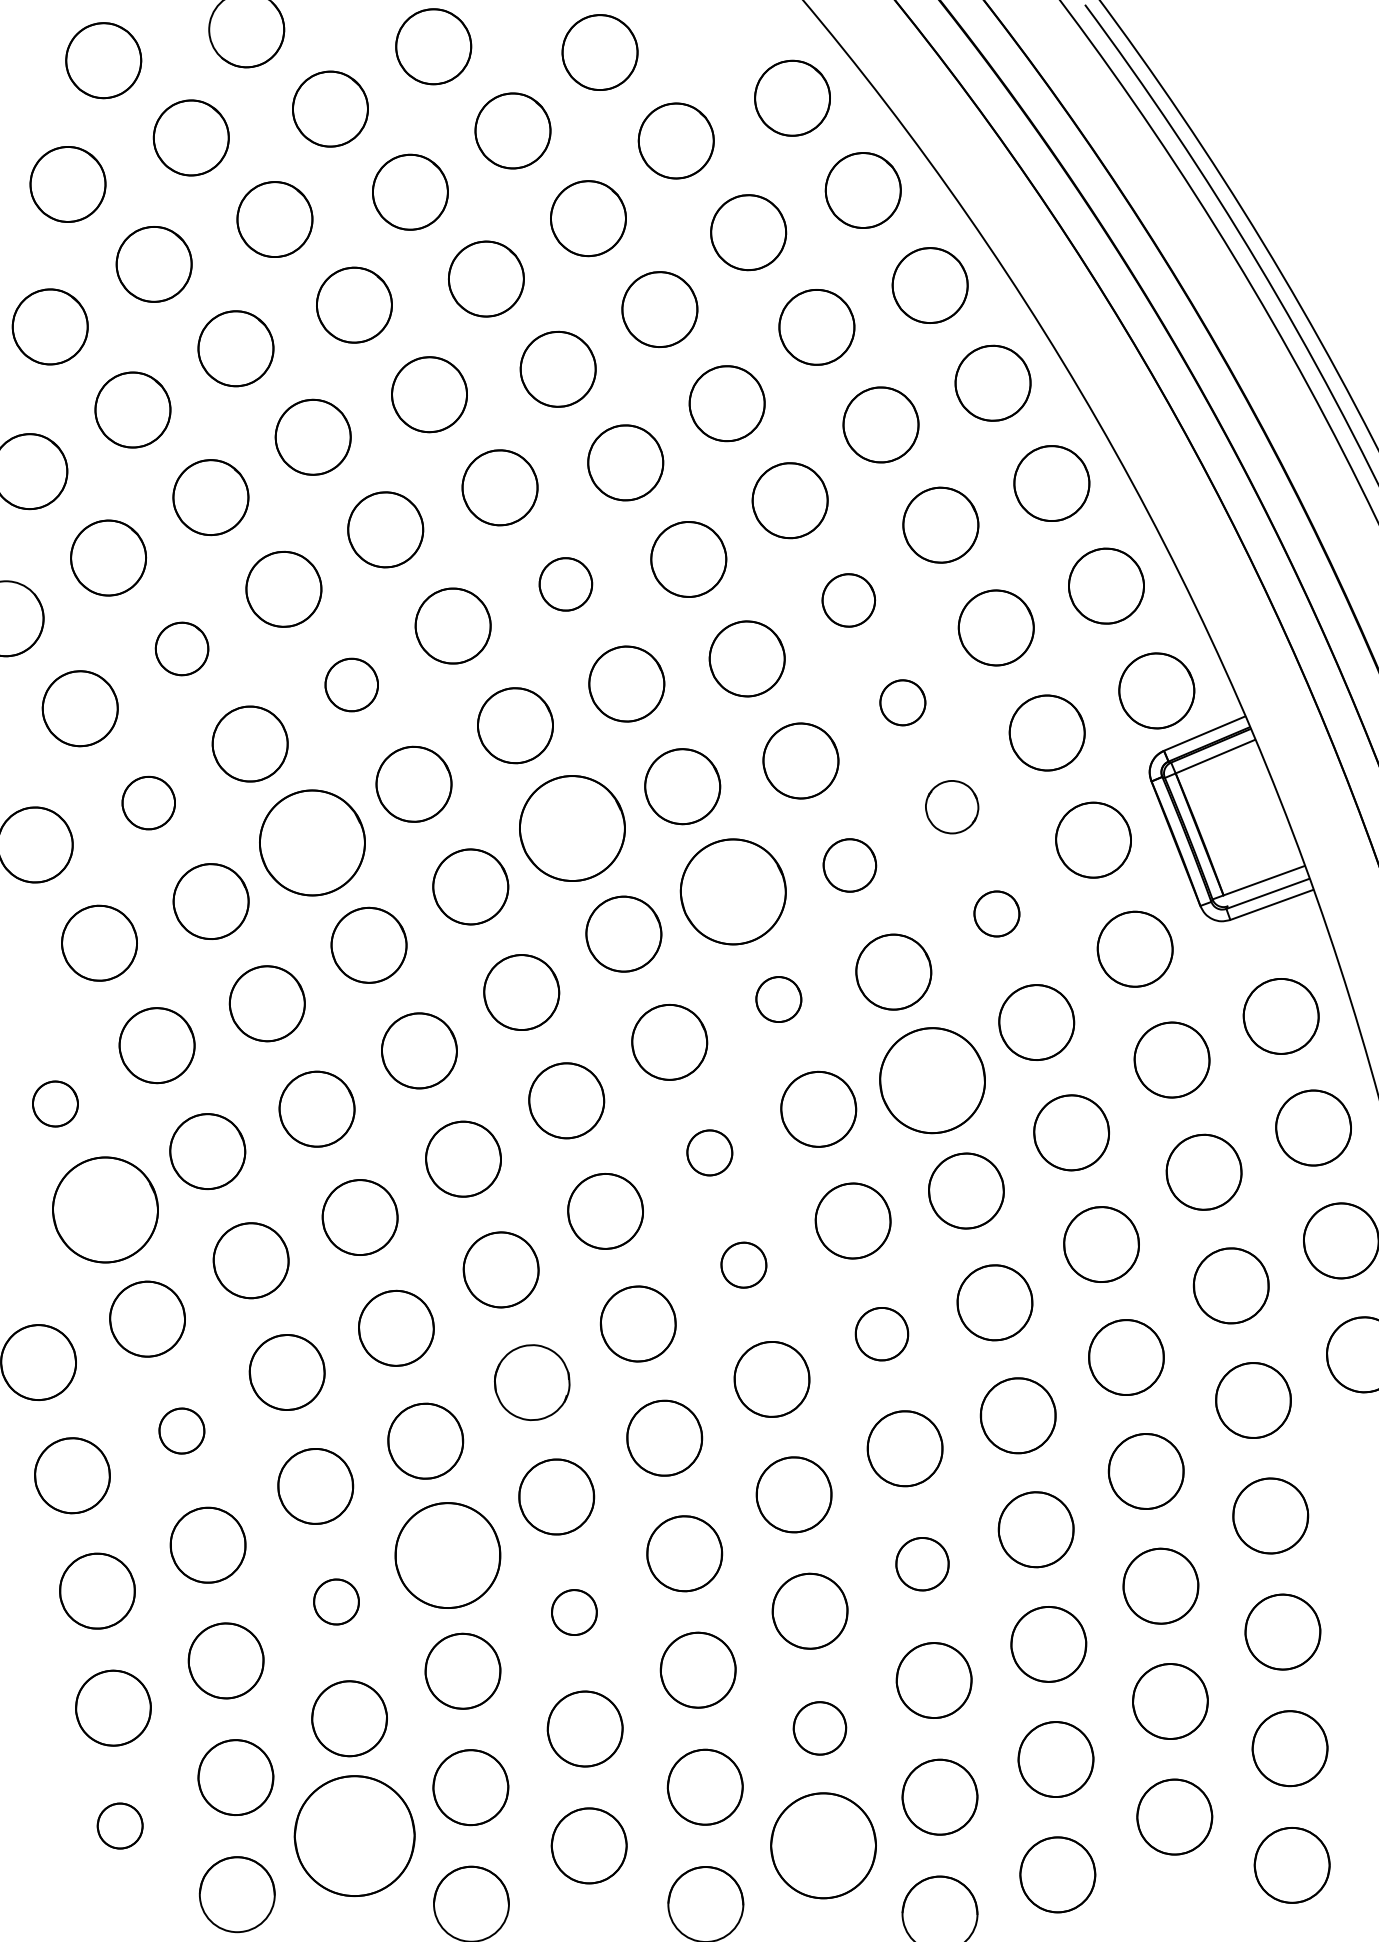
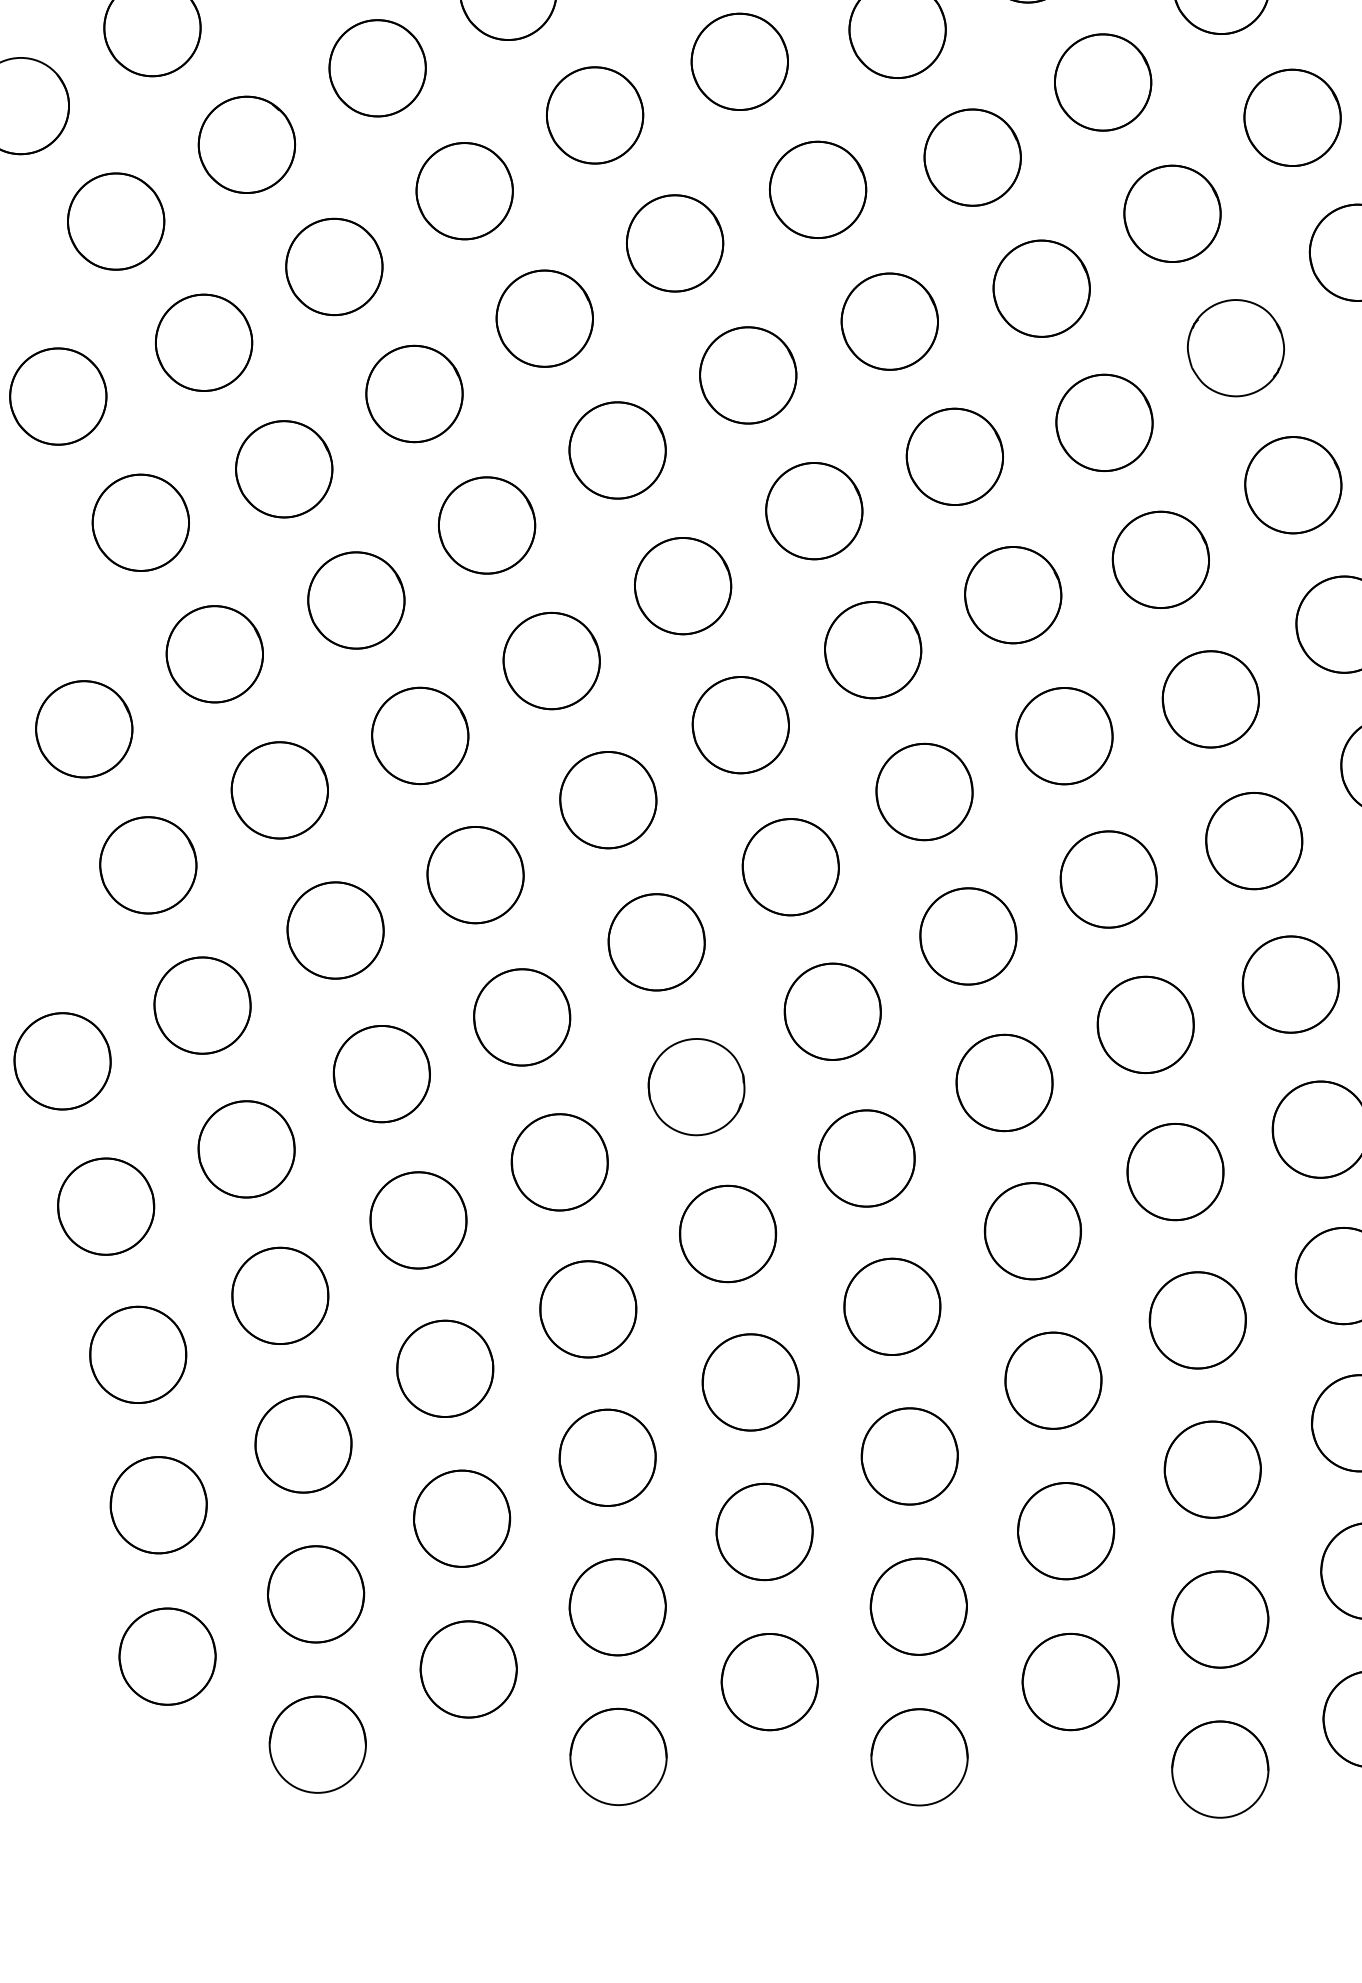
part: (565, 584) -> (739, 62), size x1.43
part: (848, 600) -> (1102, 82), size x1.43
part: (181, 648) -> (246, 144), size x1.43
part: (351, 684) -> (464, 190), size x1.43
part: (902, 702) -> (1172, 213), size x1.67
part: (148, 802) -> (203, 342), size x1.43
part: (951, 806) -> (1235, 347), size x1.43
circle: (572, 828) -> (748, 375), size x0.71
part: (312, 842) -> (414, 393), size x0.71
part: (849, 865) -> (1104, 422), size x1.43
part: (733, 891) -> (955, 456), size x0.71
part: (996, 913) -> (1292, 484), size x1.67
part: (778, 999) -> (1012, 595), size x1.67
part: (932, 1080) -> (1210, 699), size x0.71
part: (55, 1103) -> (84, 728), size x1.67
part: (709, 1152) -> (924, 791), size x1.67
part: (104, 1209) -> (147, 864), size x0.71
part: (743, 1264) -> (967, 935), size x1.67
part: (881, 1333) -> (1145, 1023), size x1.43
part: (181, 1430) -> (246, 1148), size x1.67
part: (447, 1555) -> (587, 1309), size x0.71
part: (922, 1563) -> (1197, 1319), size x1.43
part: (336, 1601) -> (445, 1368), size x1.67
circle: (574, 1612) -> (750, 1382), size x1.67
part: (819, 1728) -> (1065, 1531), size x1.43
part: (119, 1825) -> (166, 1655), size x1.67
part: (354, 1835) -> (468, 1668), size x0.62
part: (823, 1845) -> (1070, 1681), size x0.71

